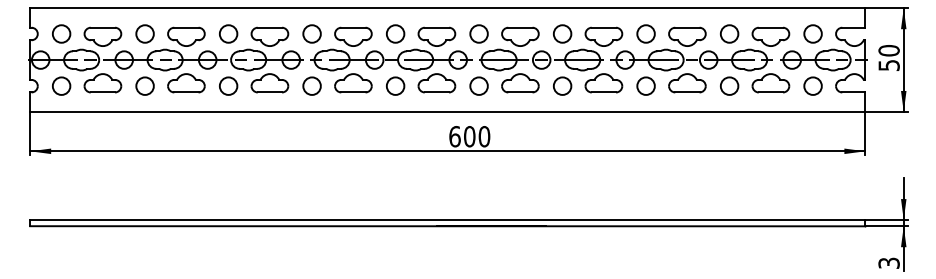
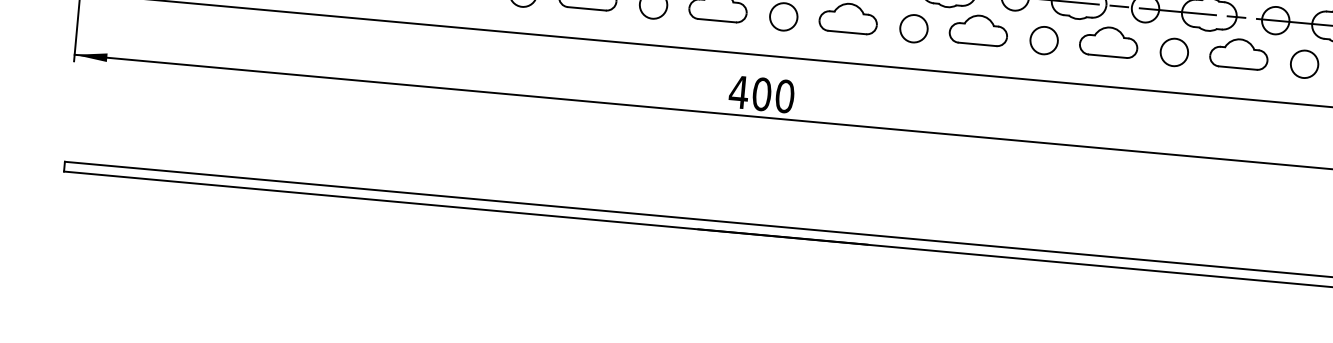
text: (454, 136) -> (738, 91), 600 -> 400

